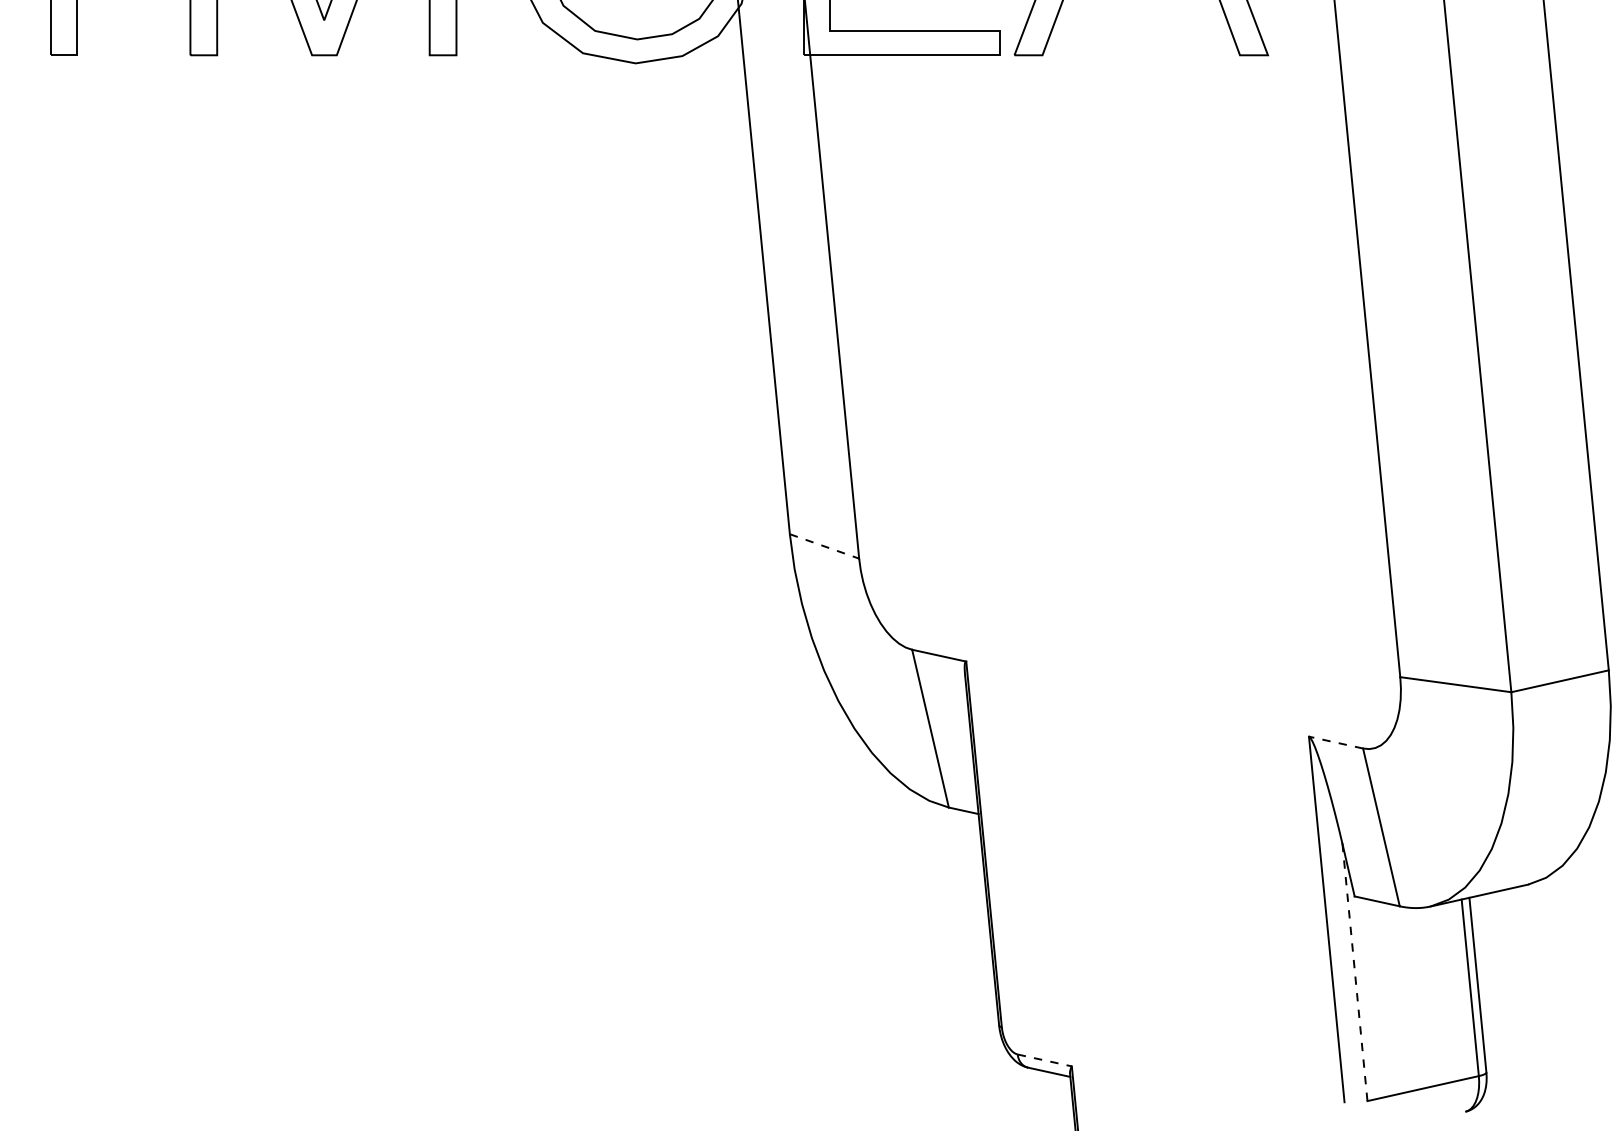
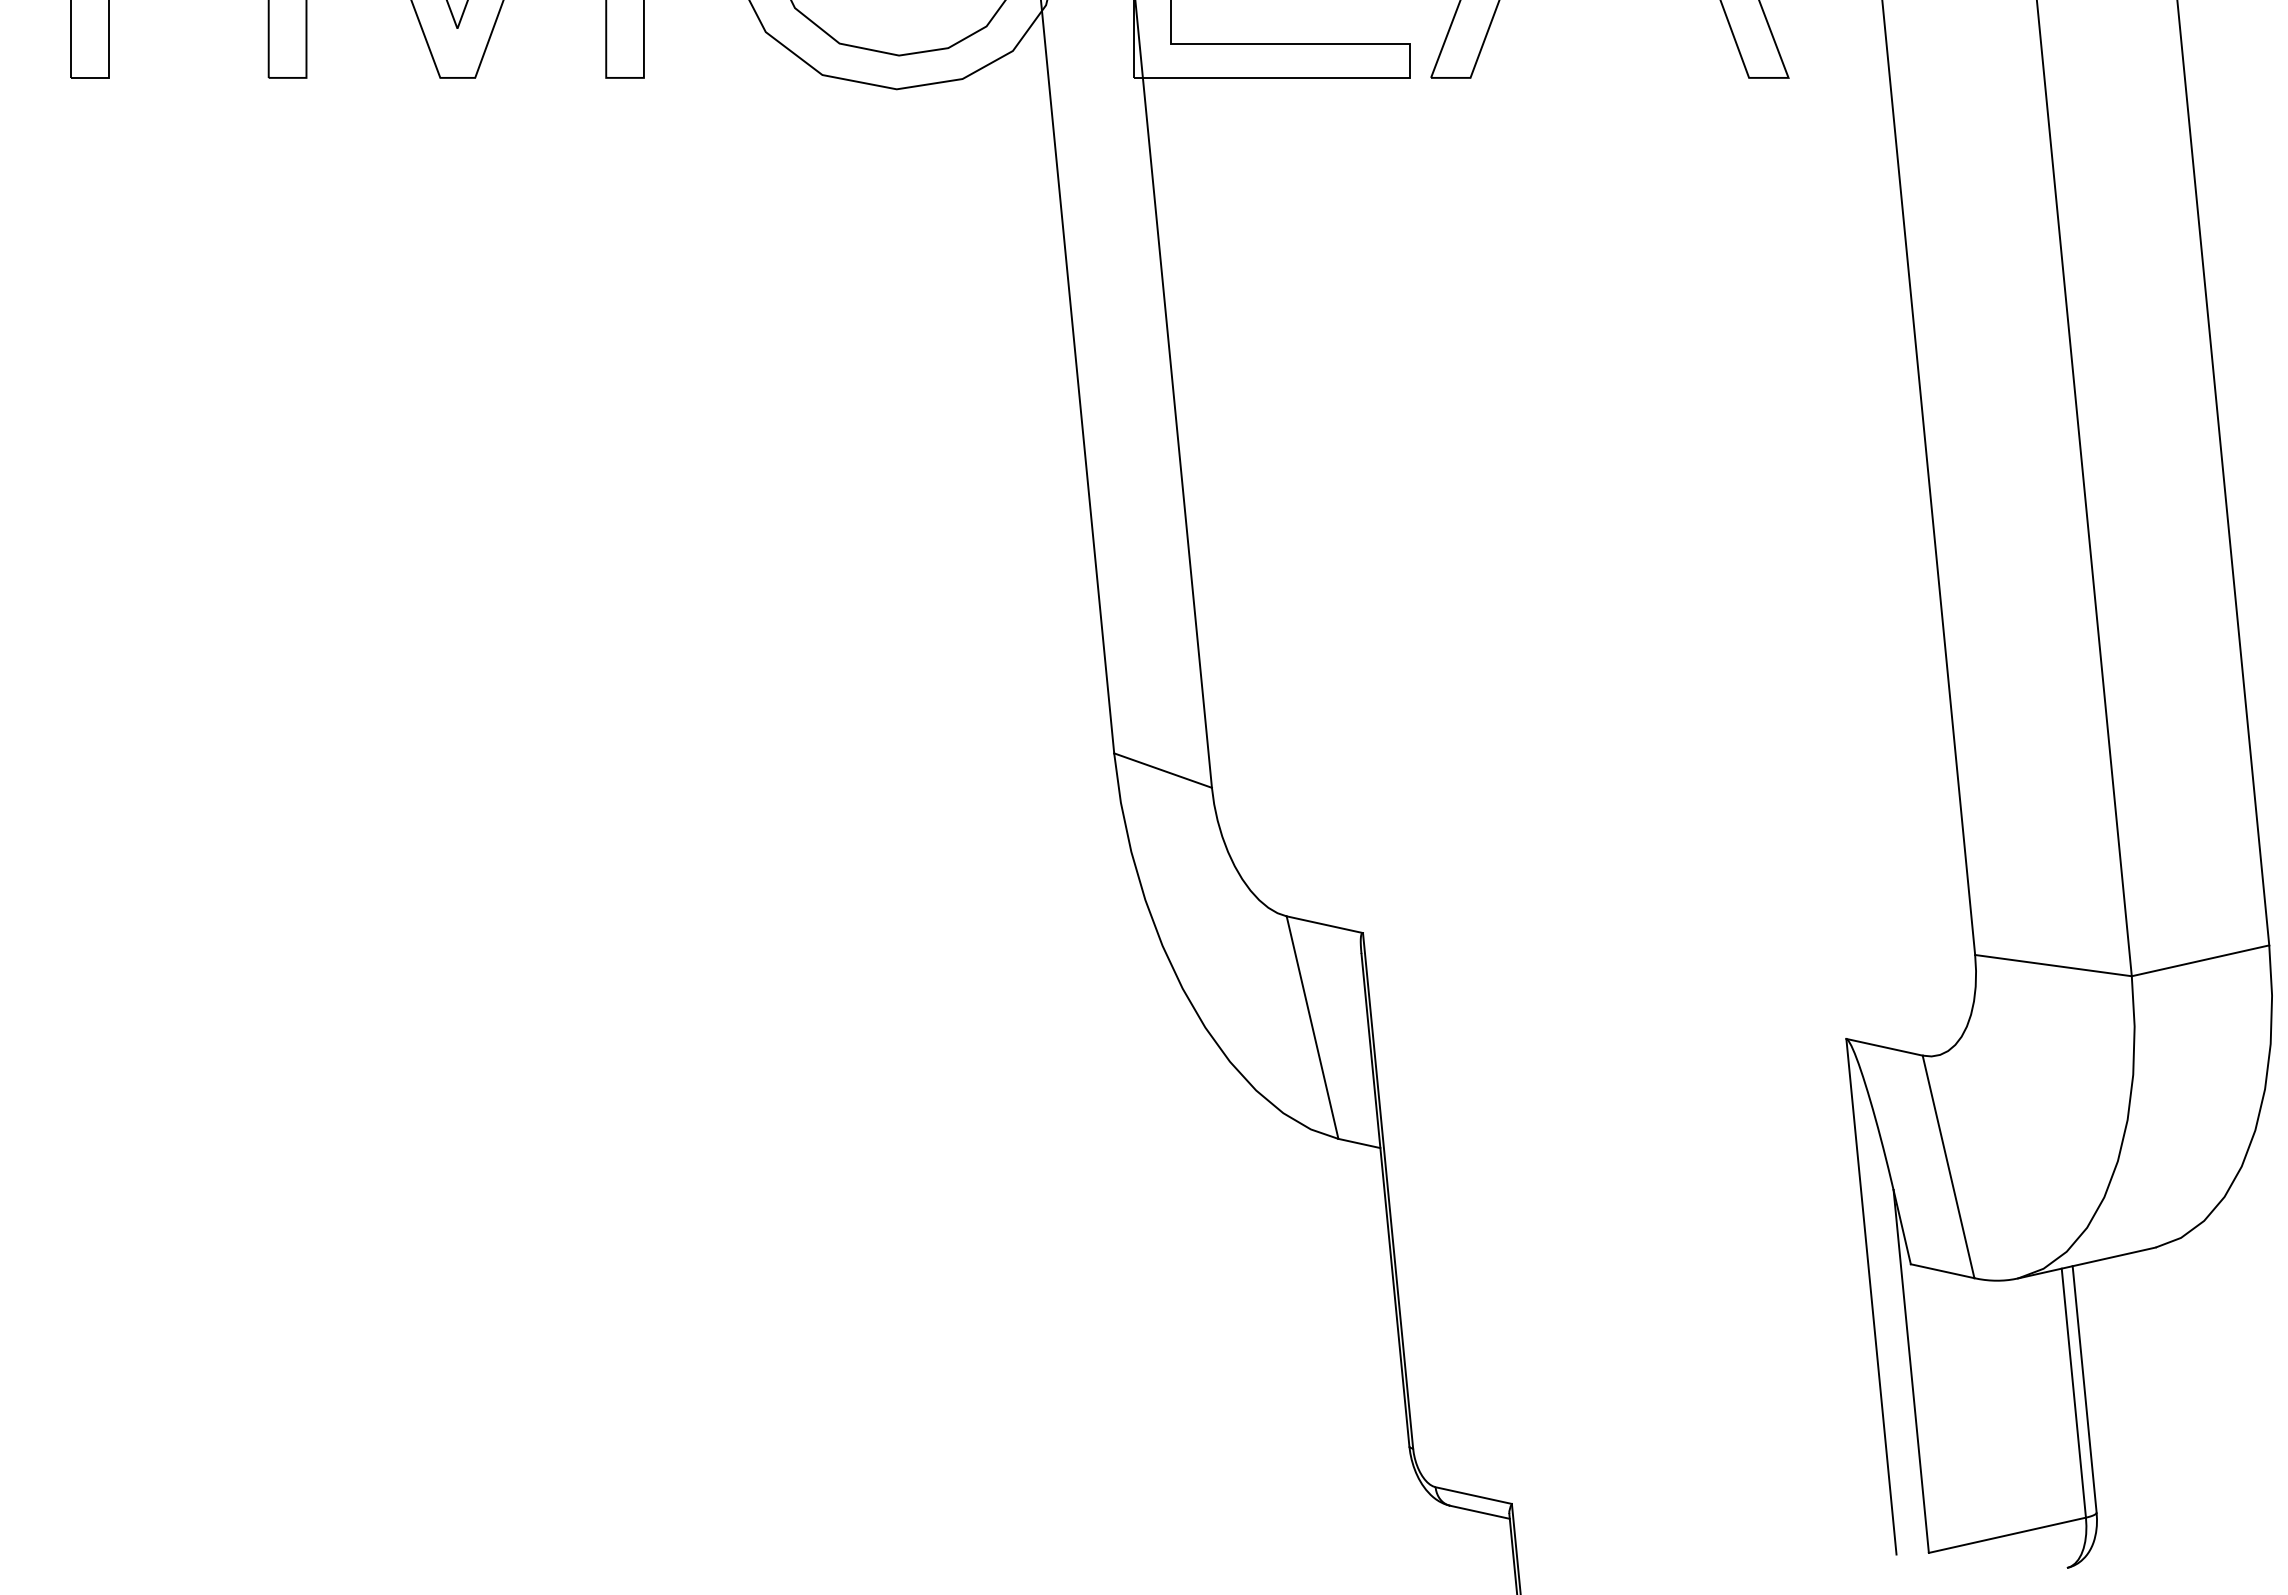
line: (824, 546) -> (1163, 770), dashed -> solid
line: (1336, 742) -> (1884, 1047), dashed -> solid
line: (1355, 973) -> (1911, 1372), dashed -> solid
line: (1045, 1060) -> (1474, 1495), dashed -> solid

